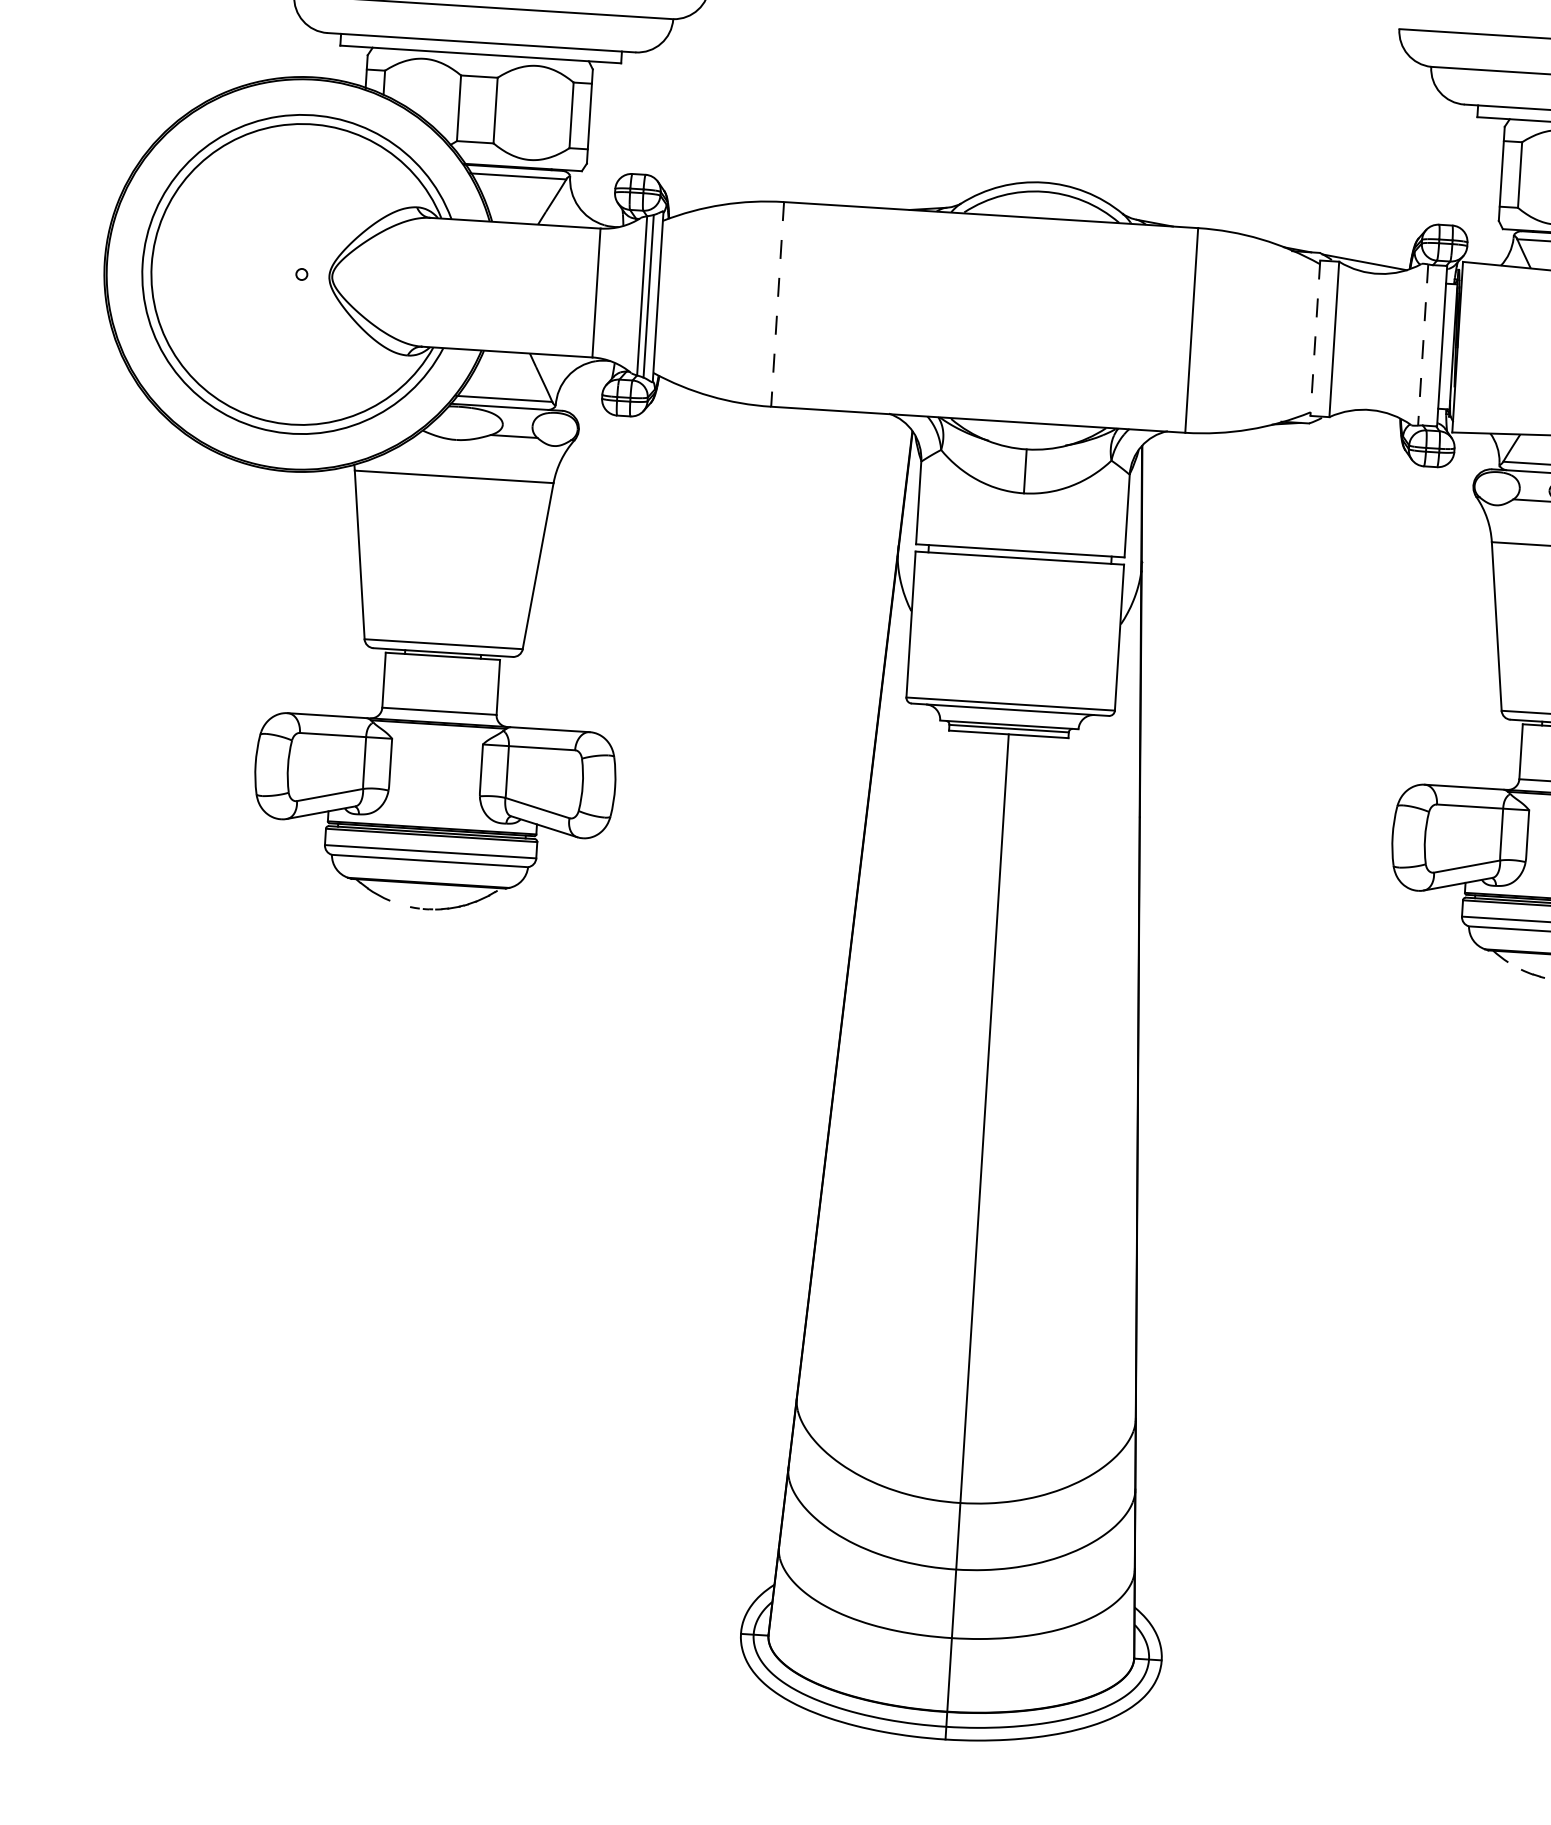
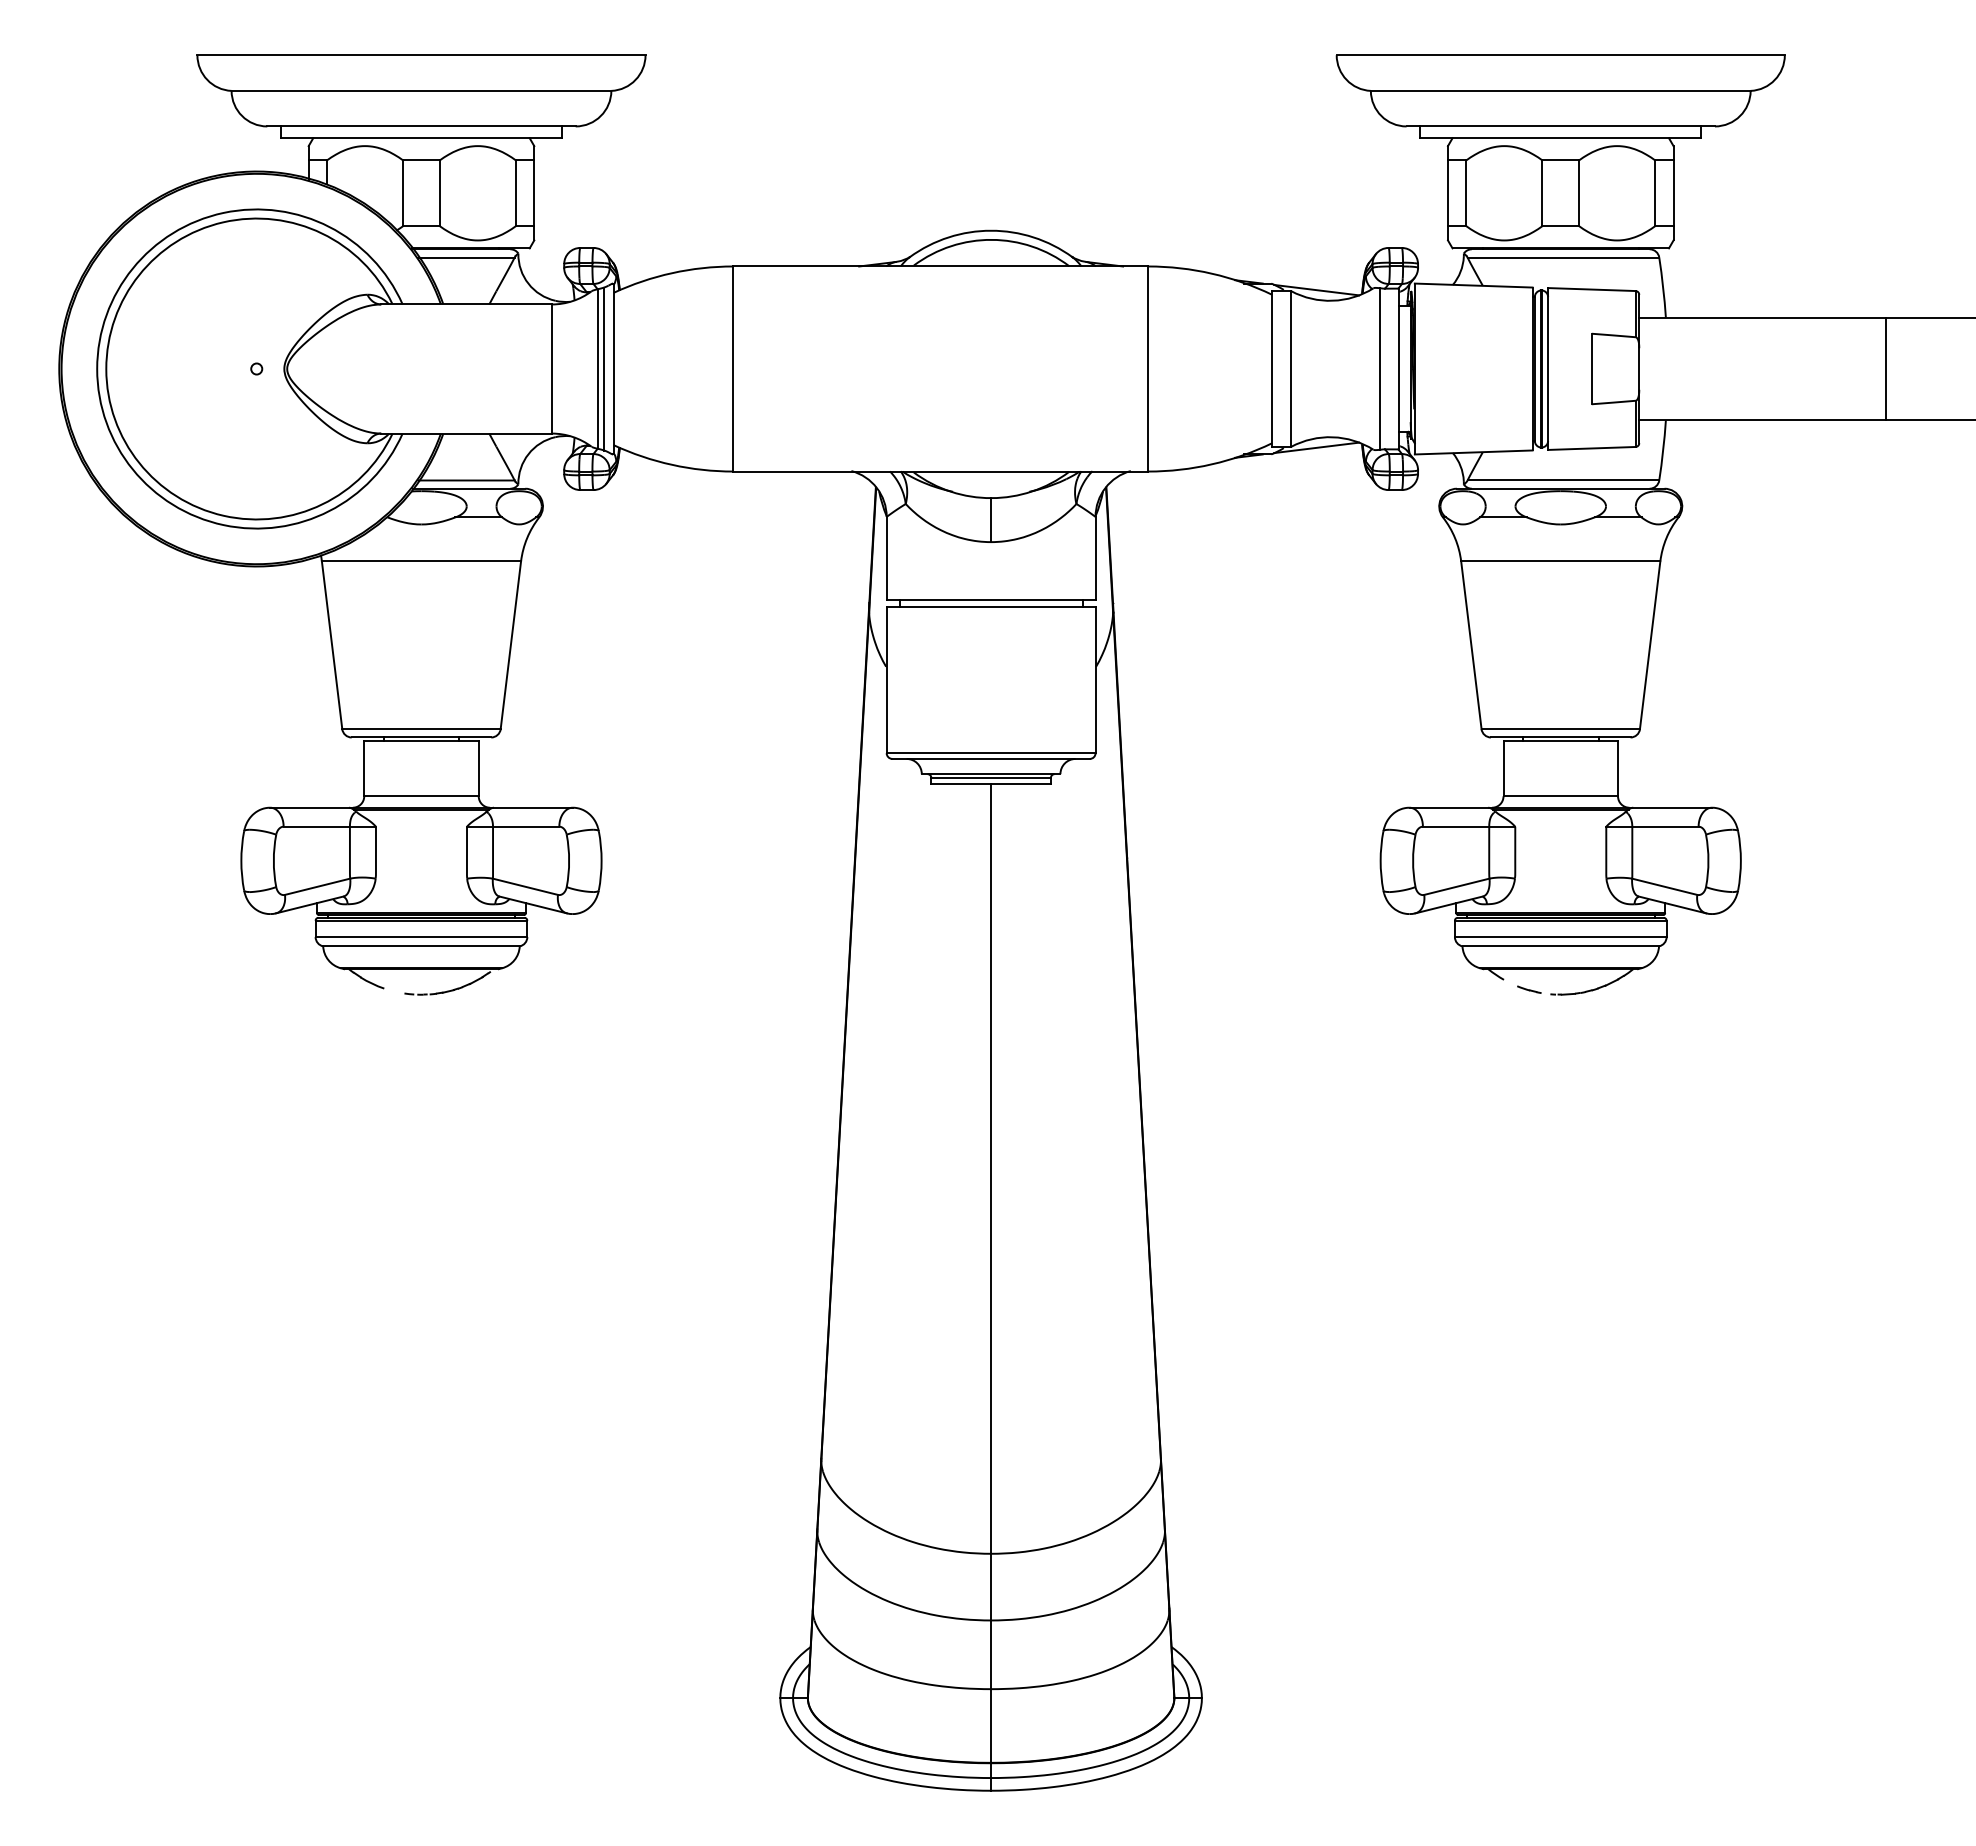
line: (777, 304) -> (733, 369), dashed -> solid
line: (1315, 338) -> (1272, 369), dashed -> solid
line: (1423, 345) -> (1380, 369), dashed -> solid
line: (1354, 419) -> (1316, 447), added

